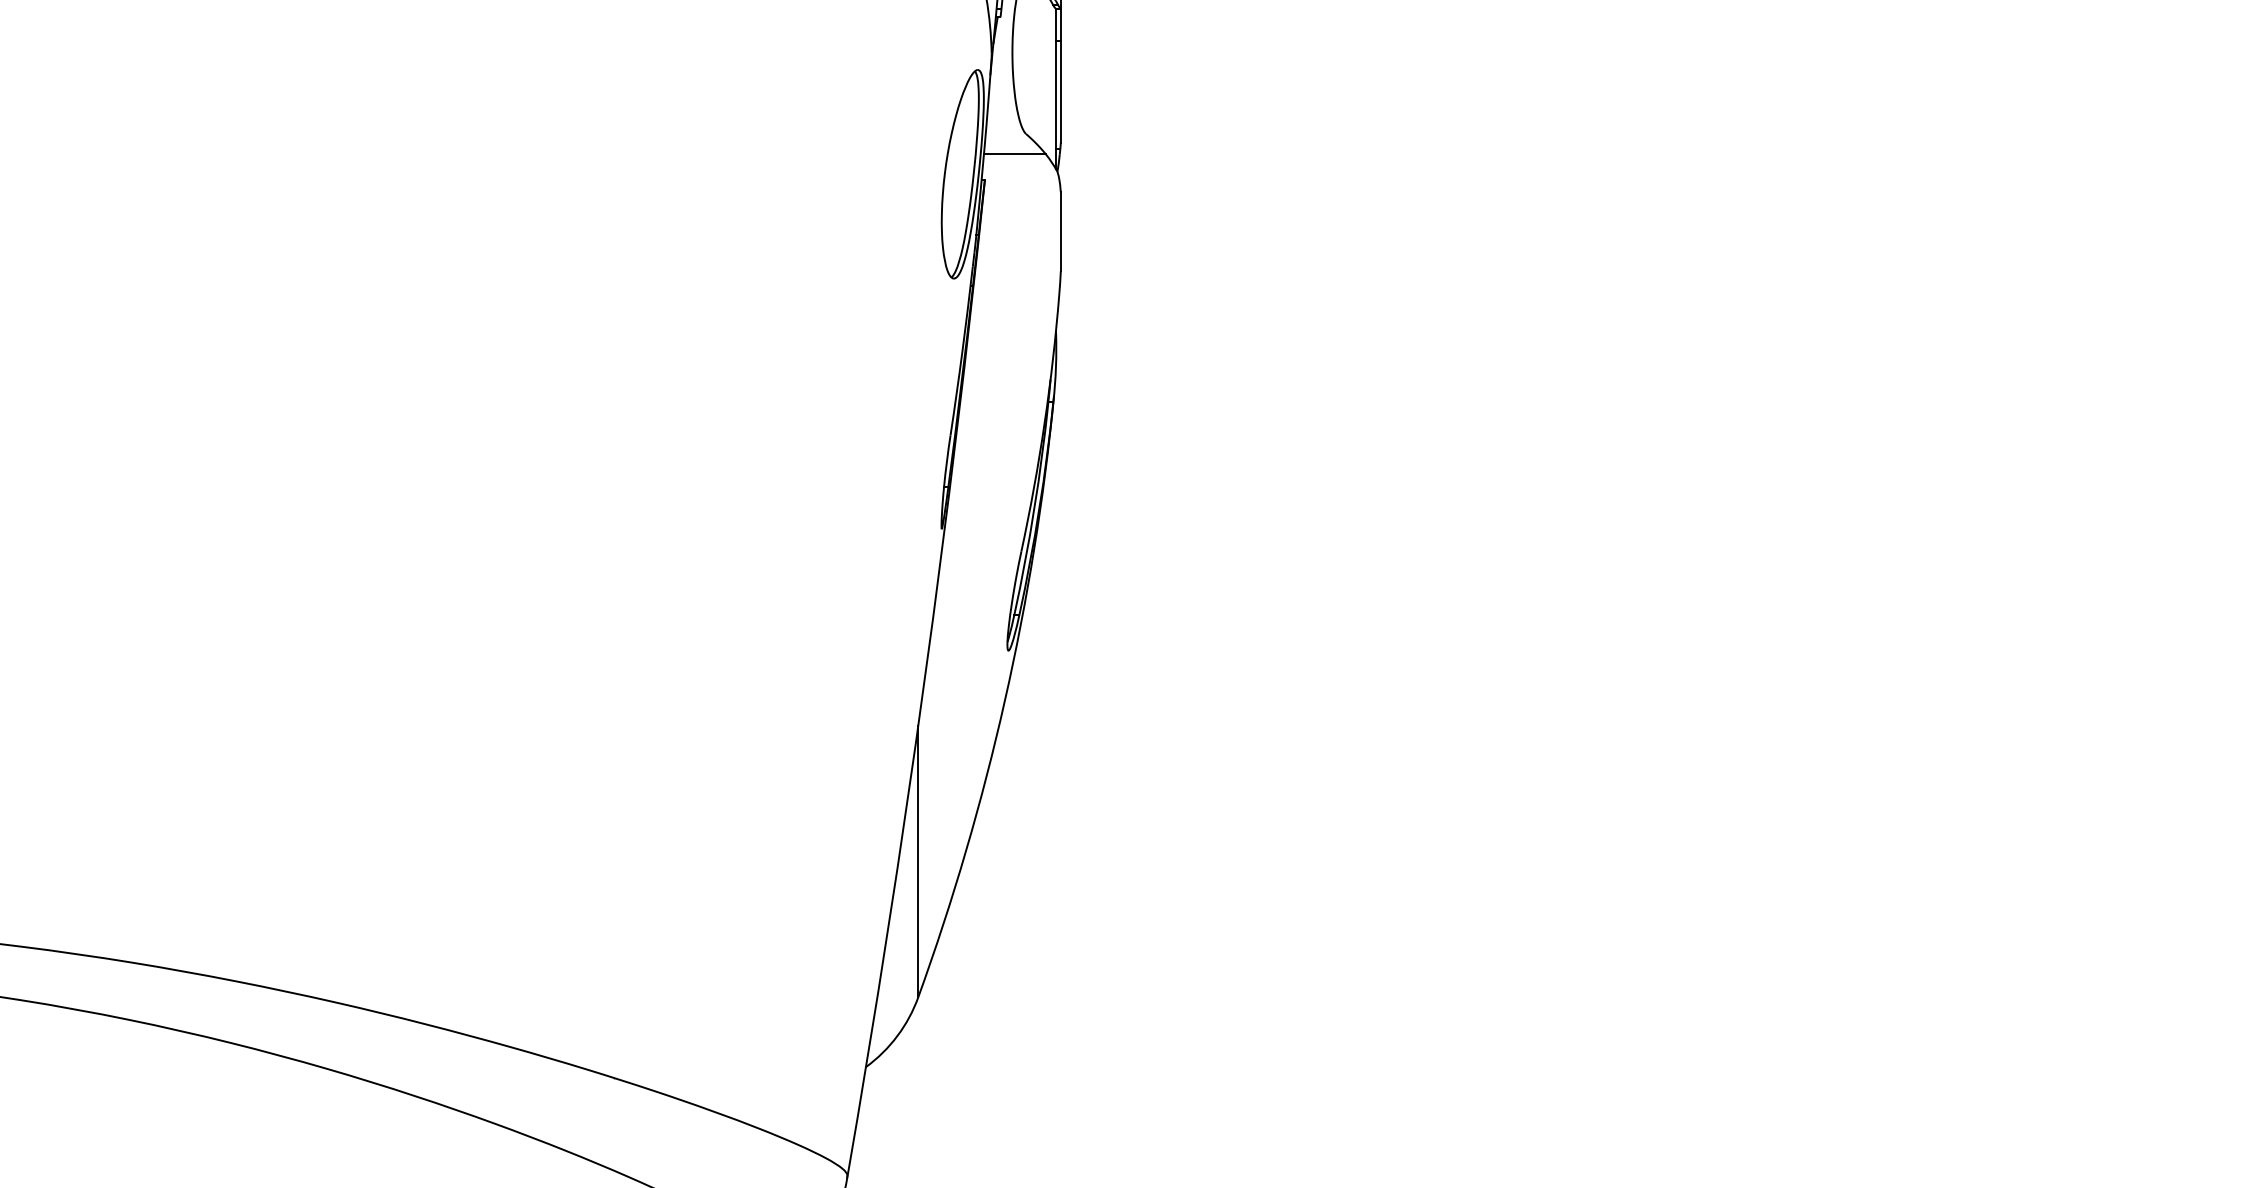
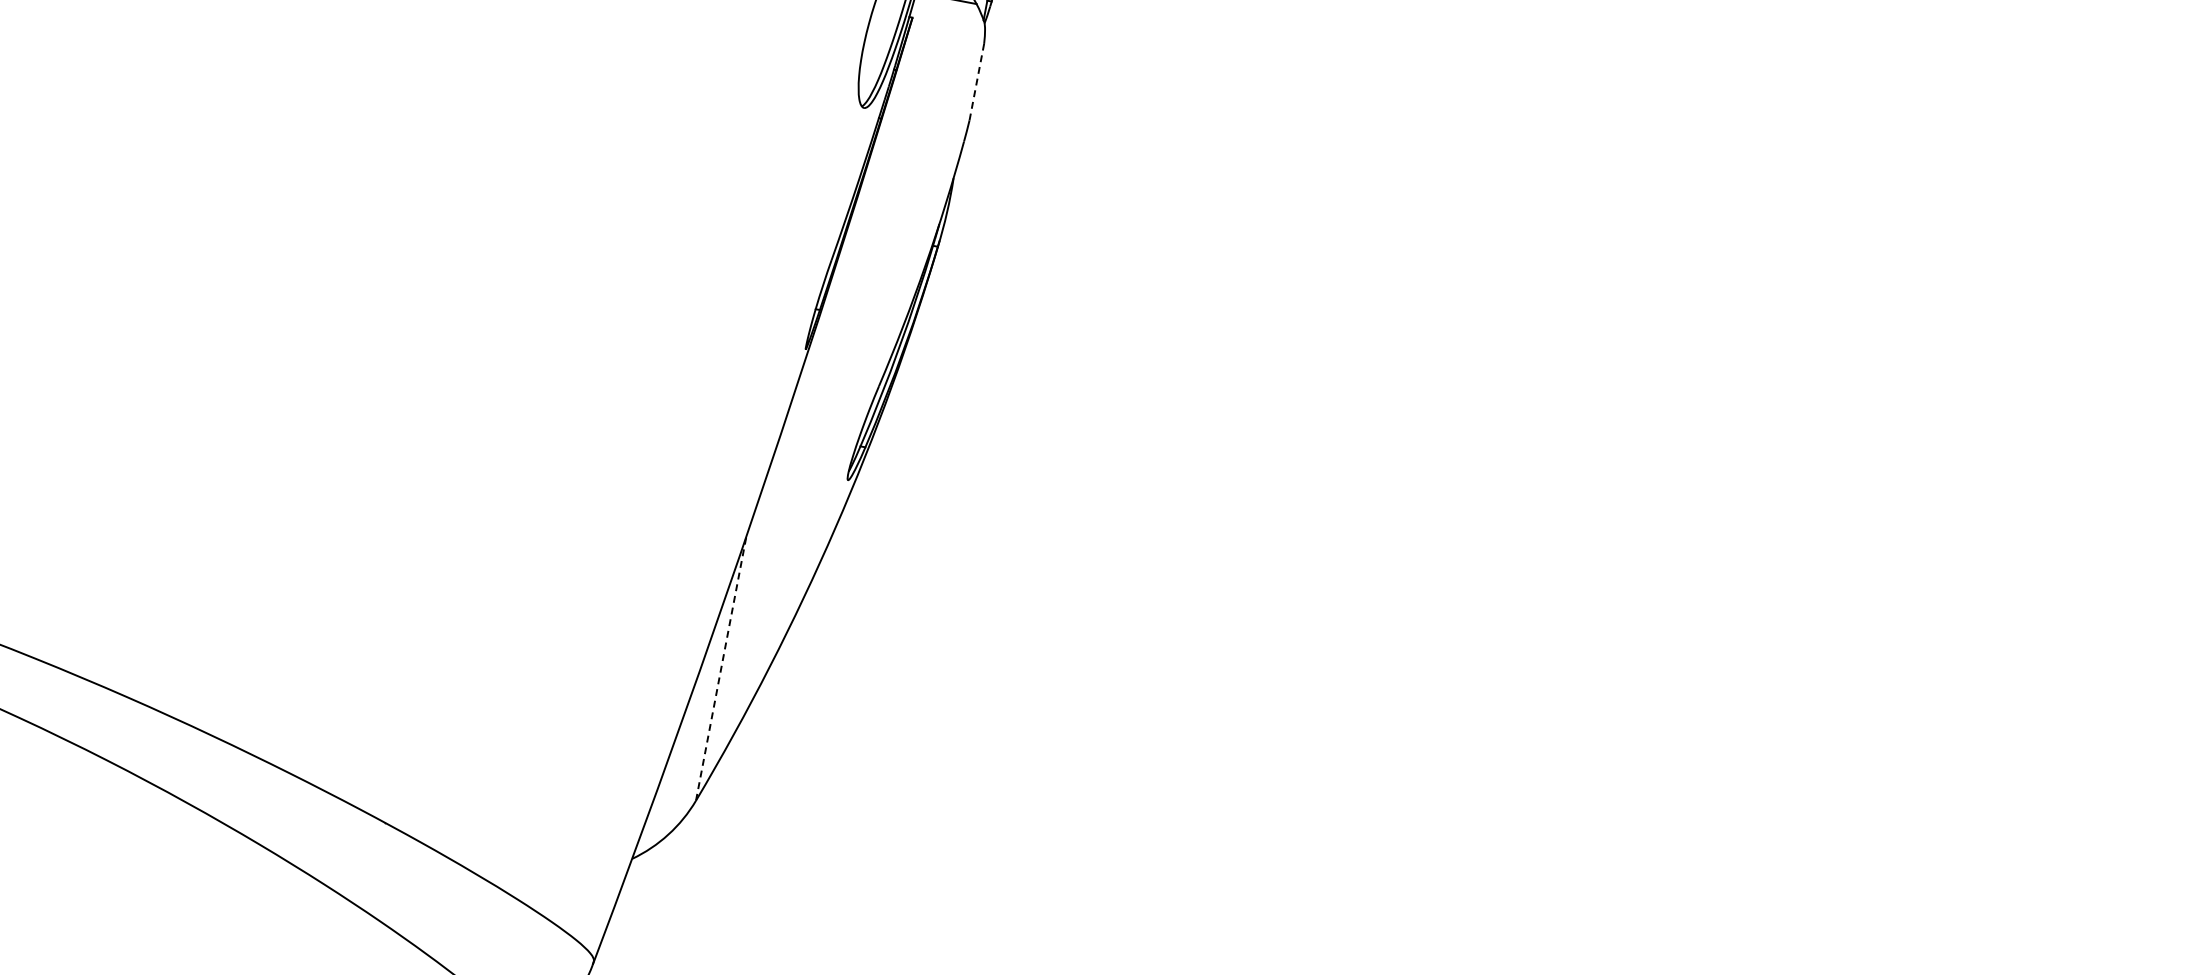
line: (1060, 231) -> (976, 81), solid -> dashed
line: (918, 861) -> (721, 668), solid -> dashed

